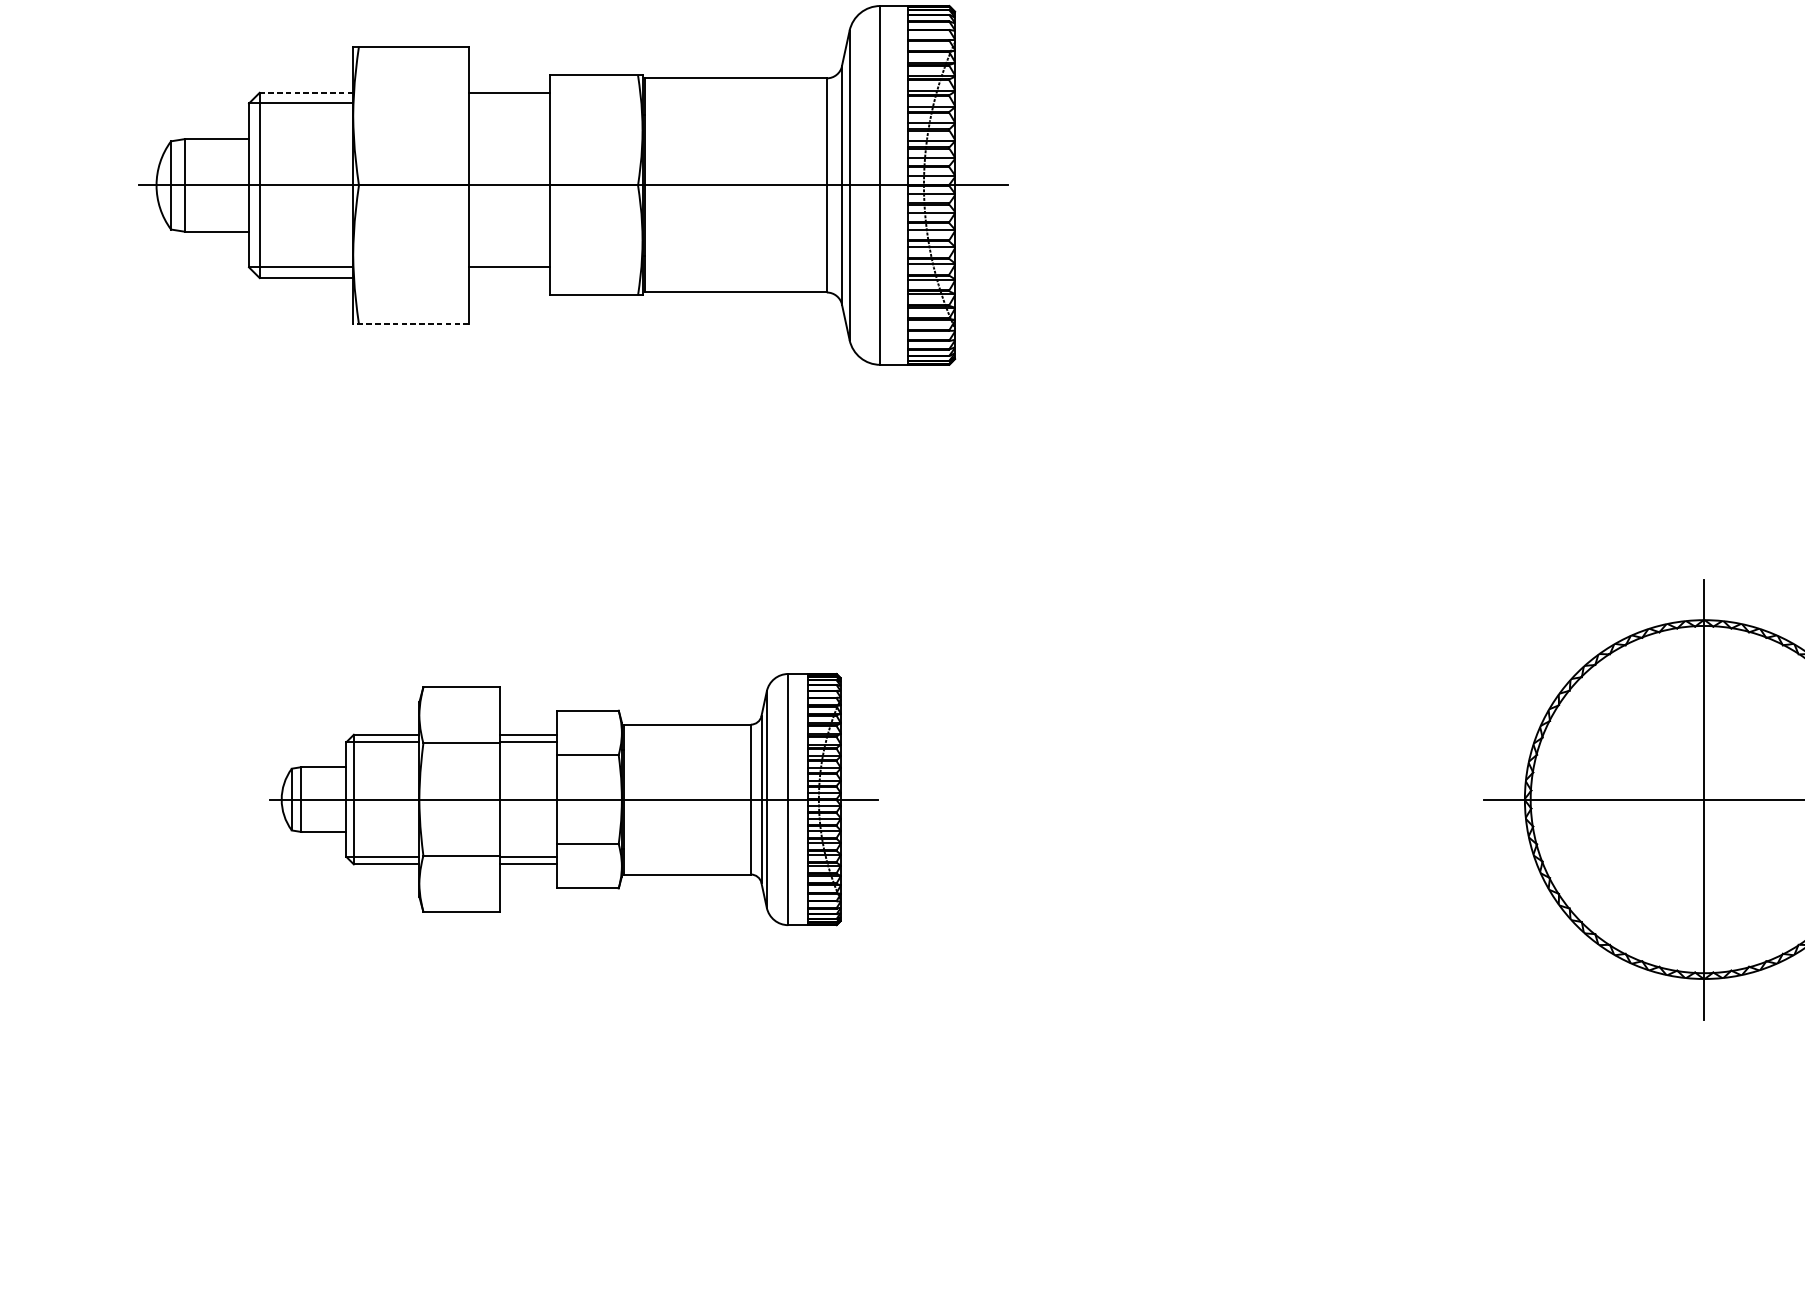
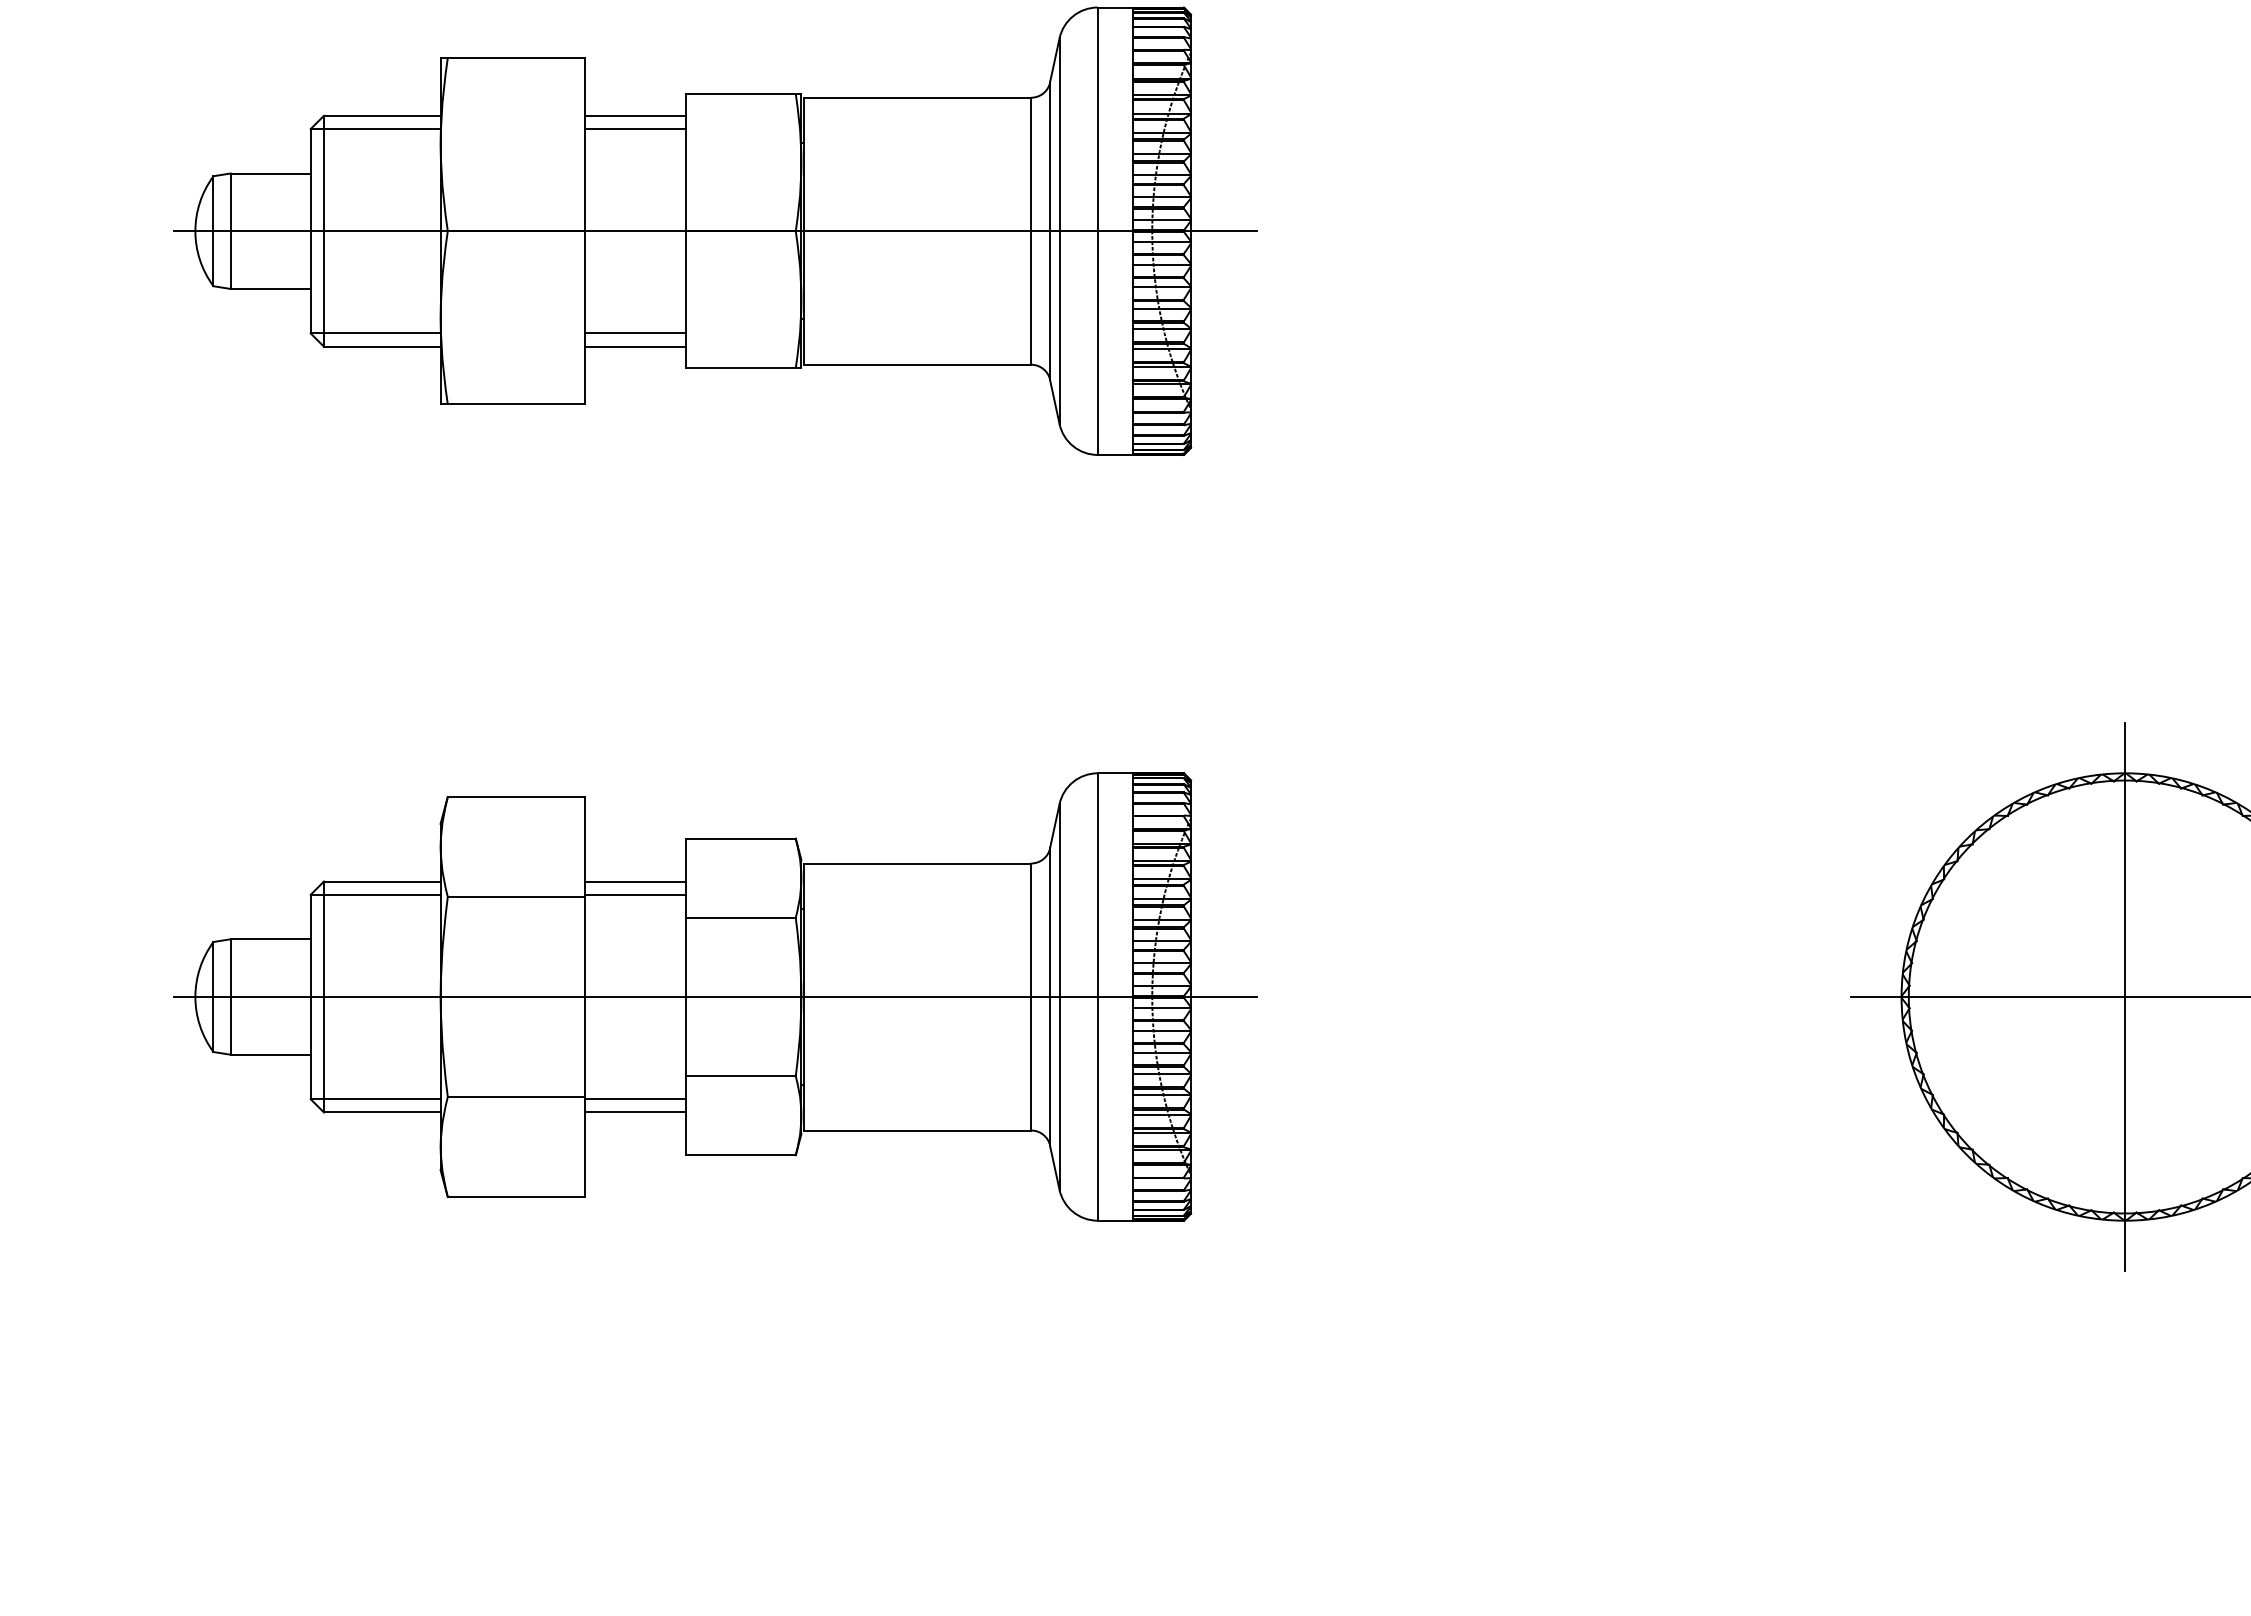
line: (305, 92) -> (381, 115), dashed -> solid
line: (508, 103) -> (634, 129), added
line: (508, 277) -> (634, 346), added
line: (410, 324) -> (512, 404), dashed -> solid
part: (573, 799) -> (715, 996), size x1.43

